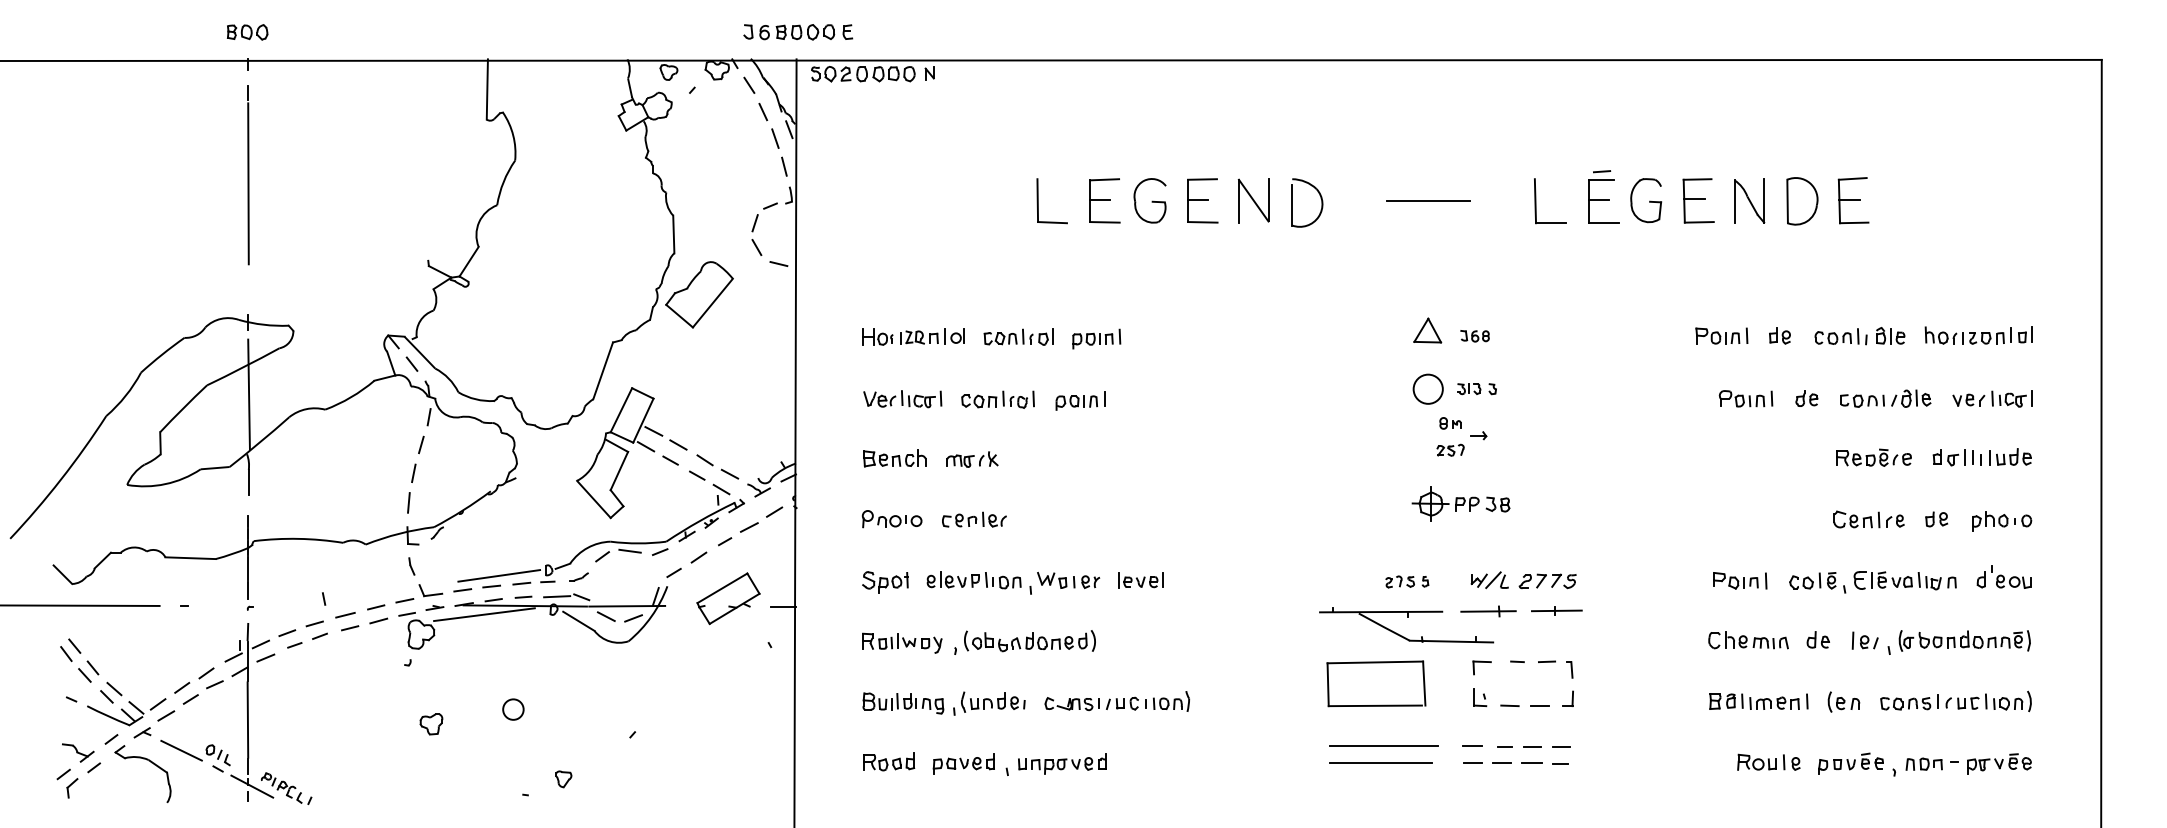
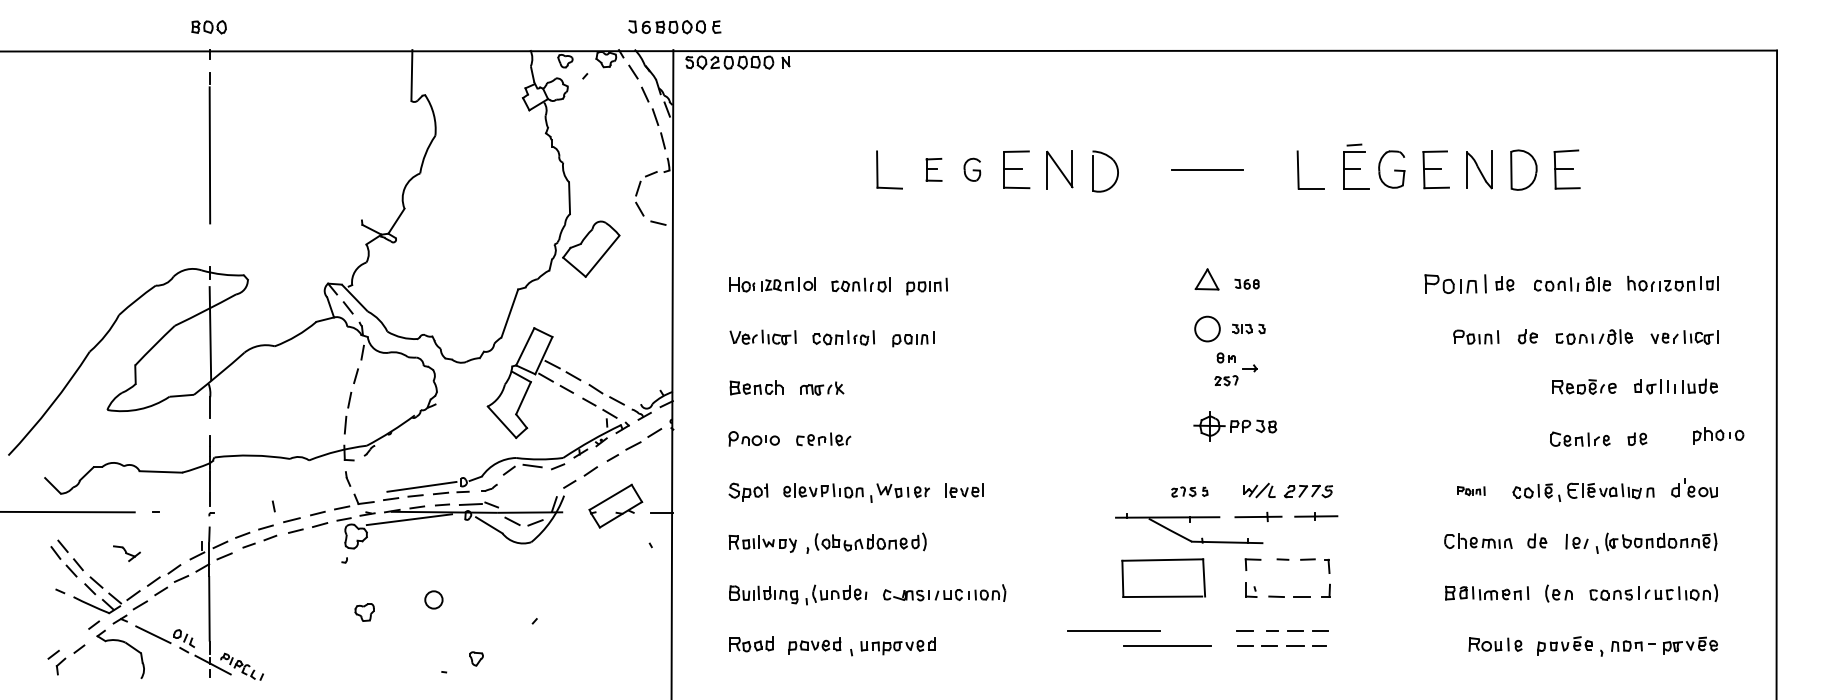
part: (1104, 200) -> (933, 169), size x0.6
part: (1150, 200) -> (972, 169), size x0.6
part: (1721, 335) -> (1455, 283), size x1.4
part: (2001, 521) -> (1718, 435), moved
part: (1740, 580) -> (1471, 490), size x0.6
line: (1383, 745) -> (1113, 630), moved
part: (77, 752) -> (126, 553), moved

